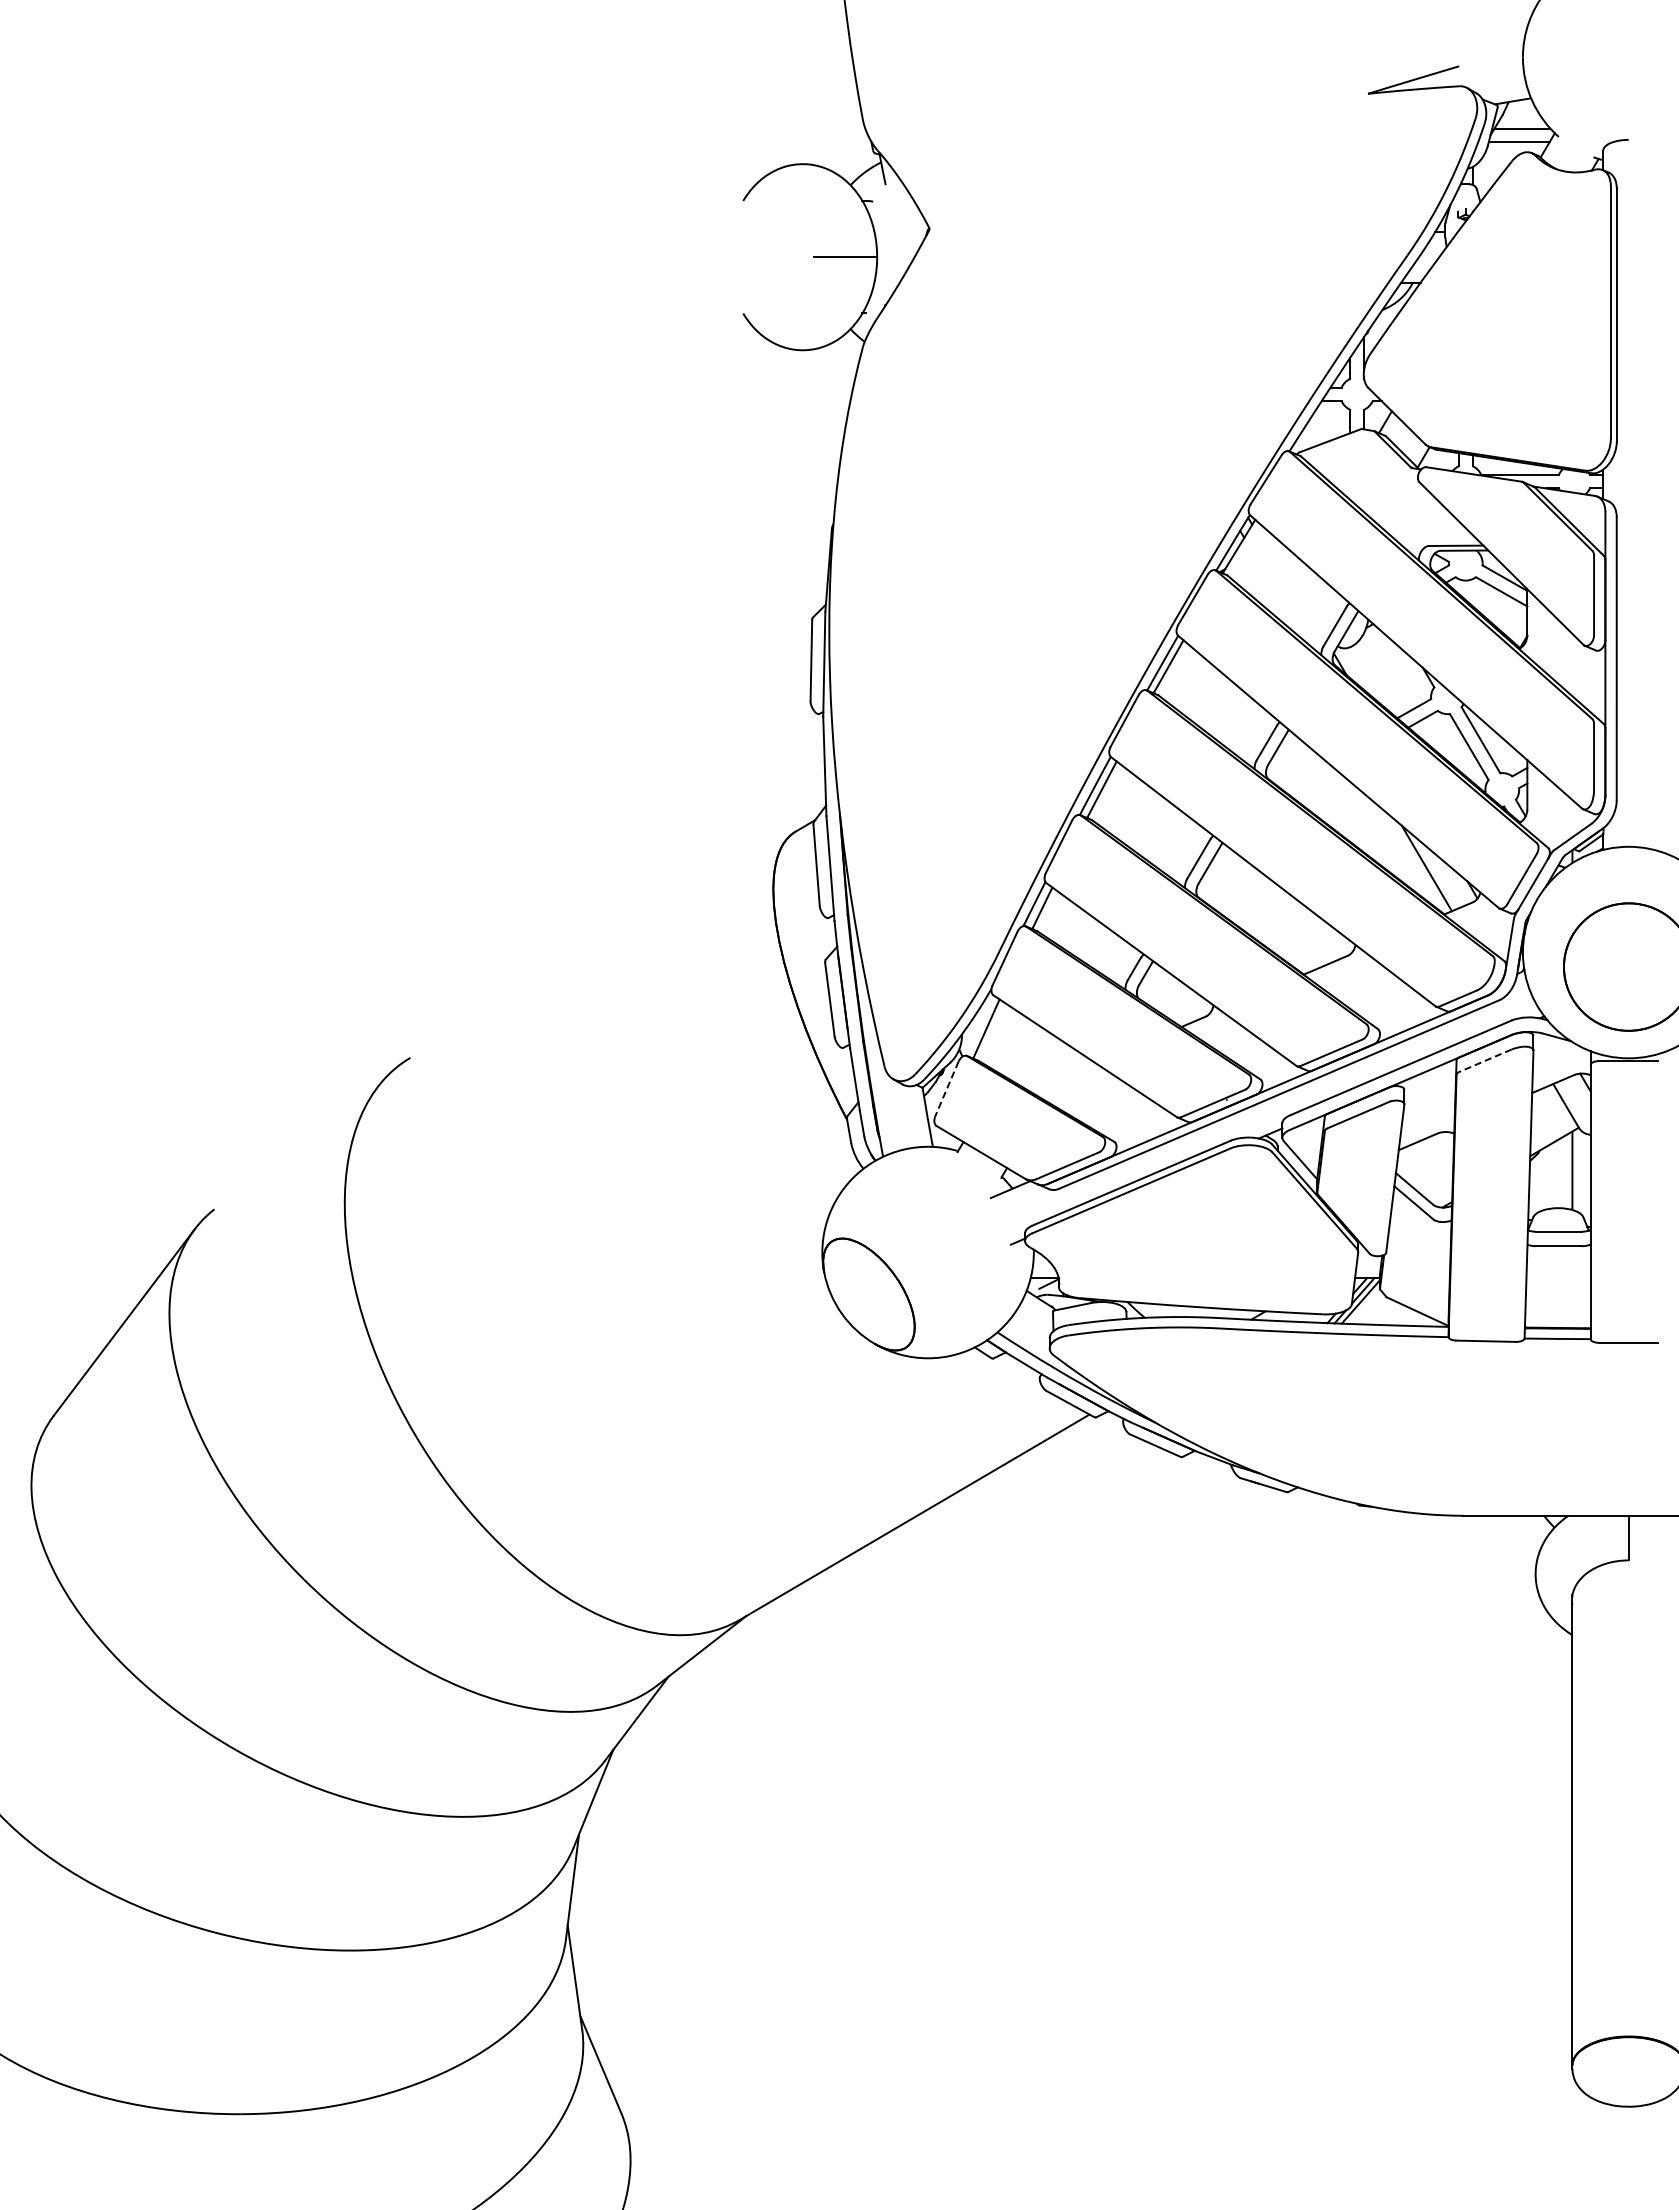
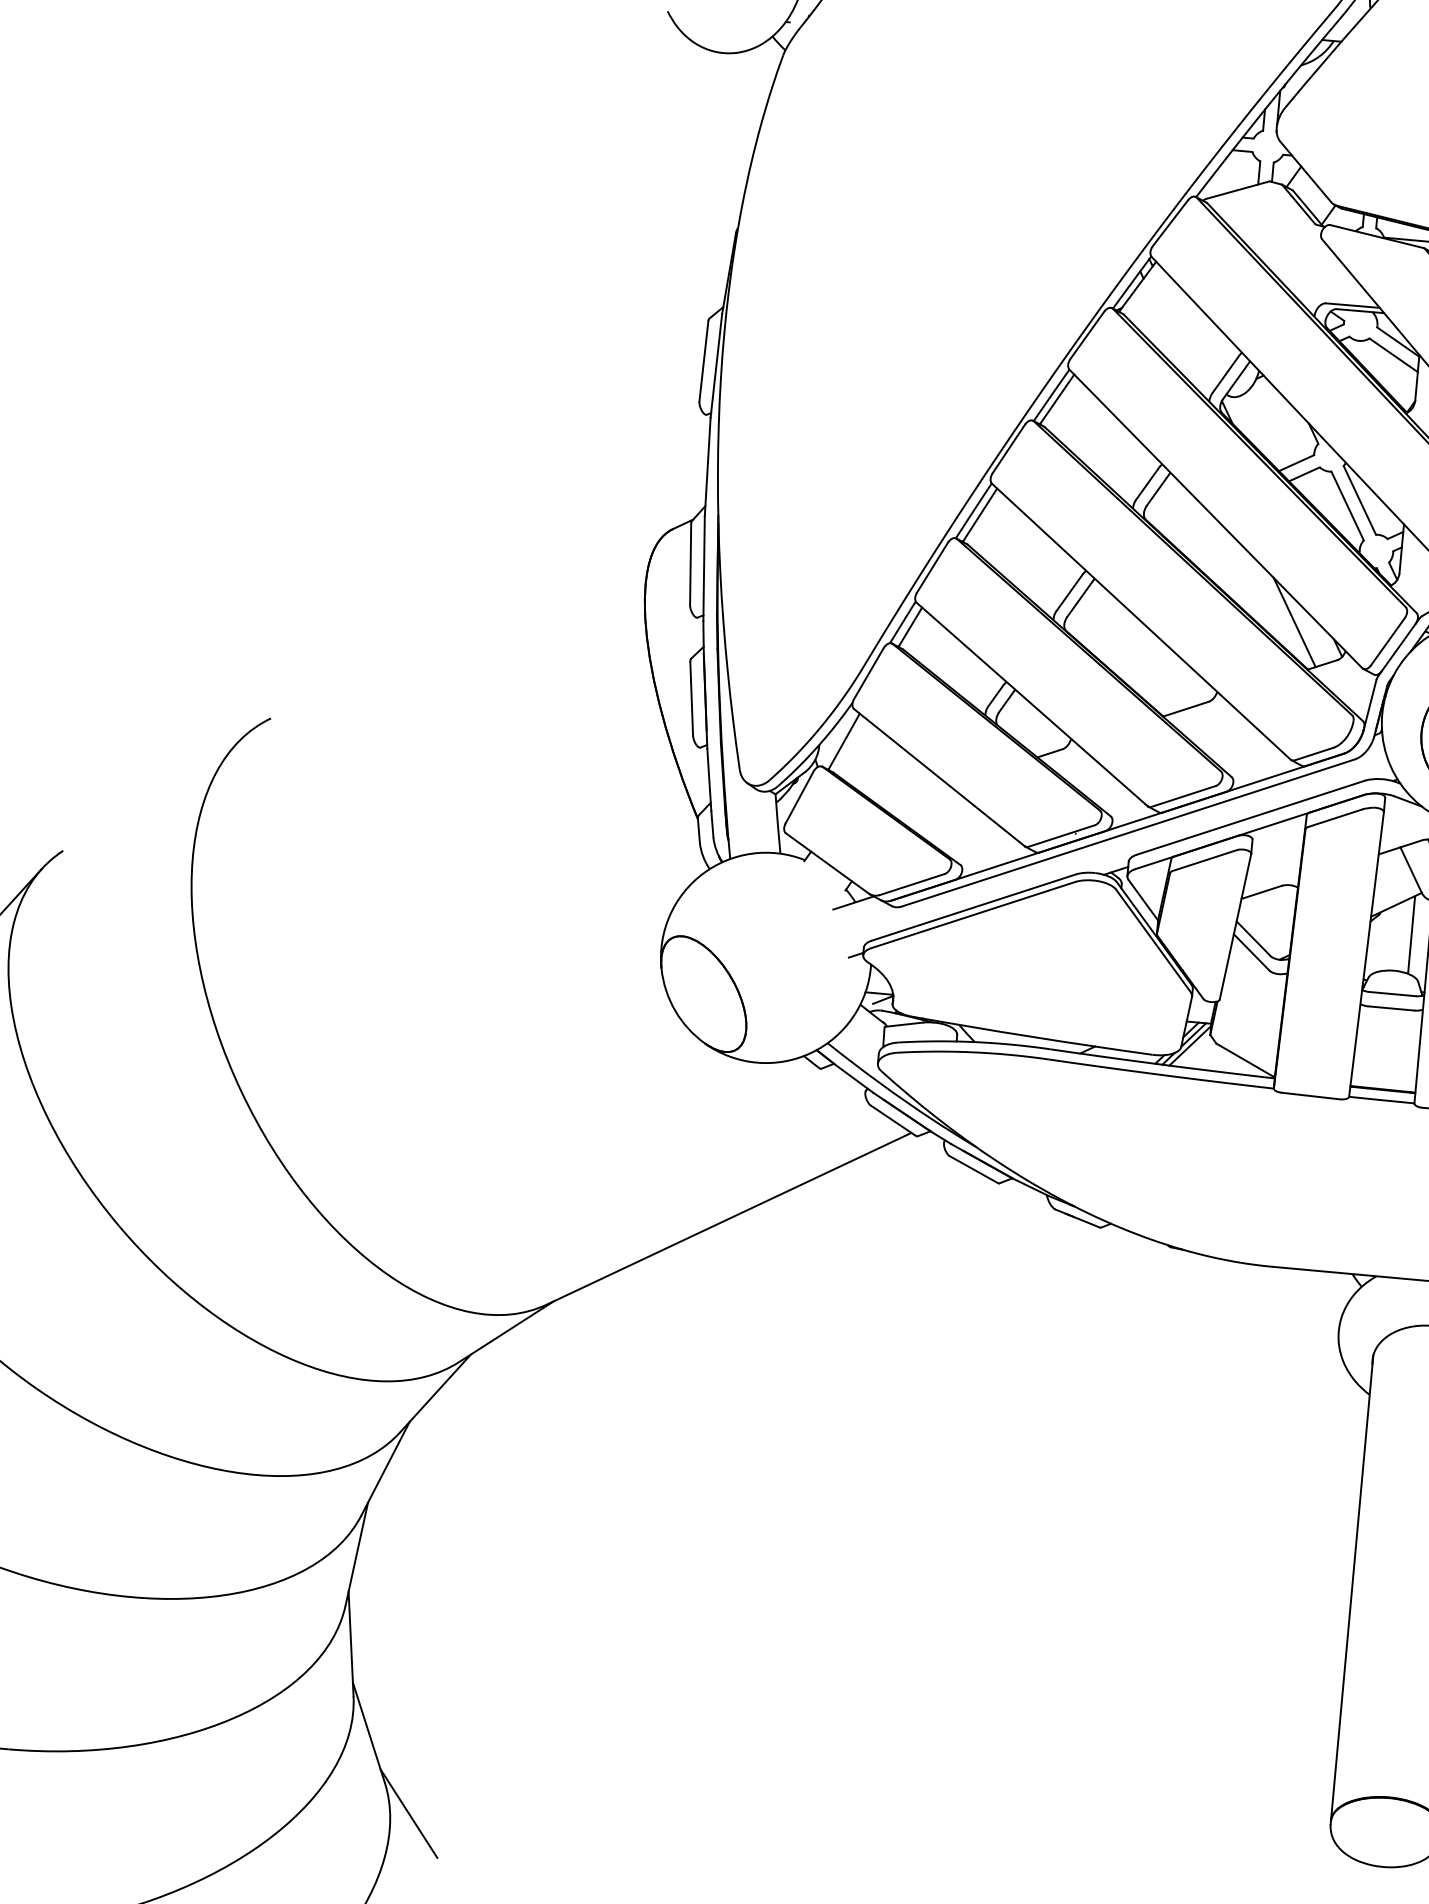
line: (1485, 1060) -> (1335, 817), dashed -> solid
line: (946, 1088) -> (799, 797), dashed -> solid
line: (647, 2141) -> (408, 1812), added

